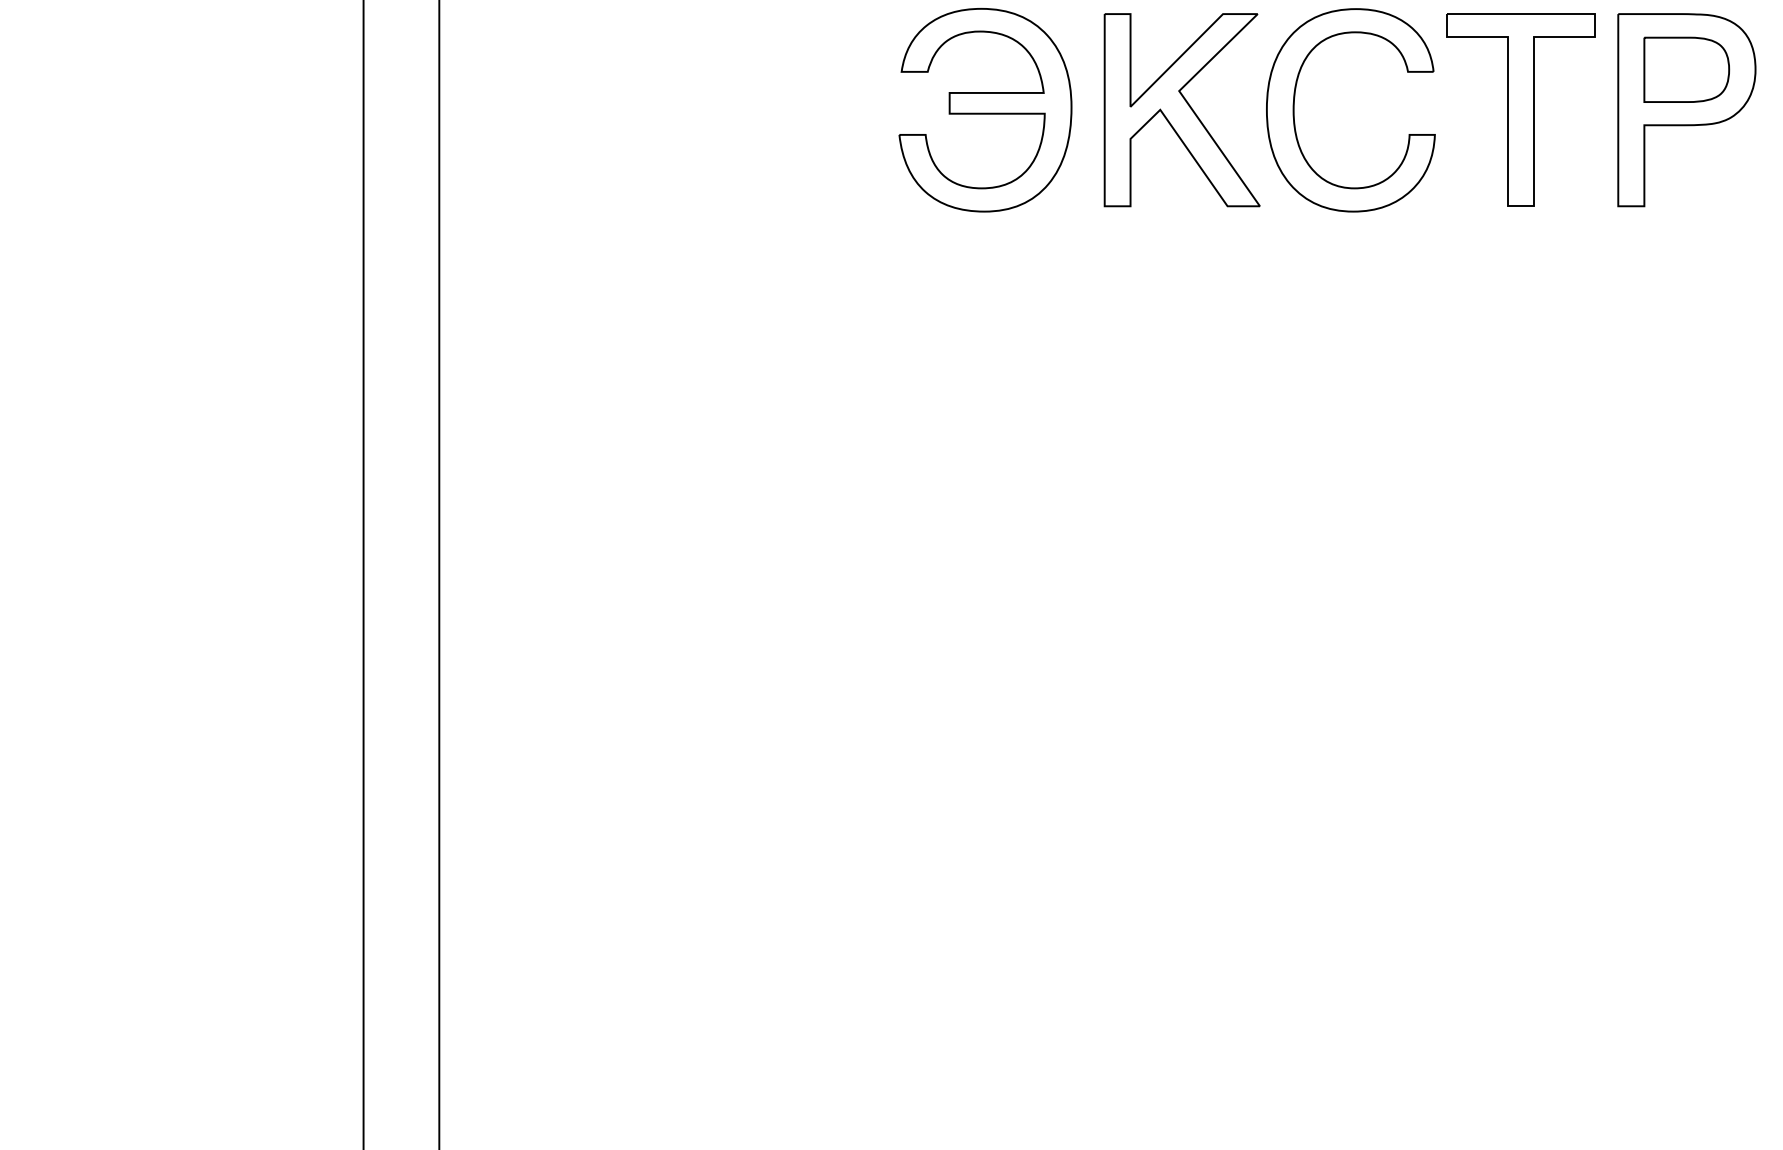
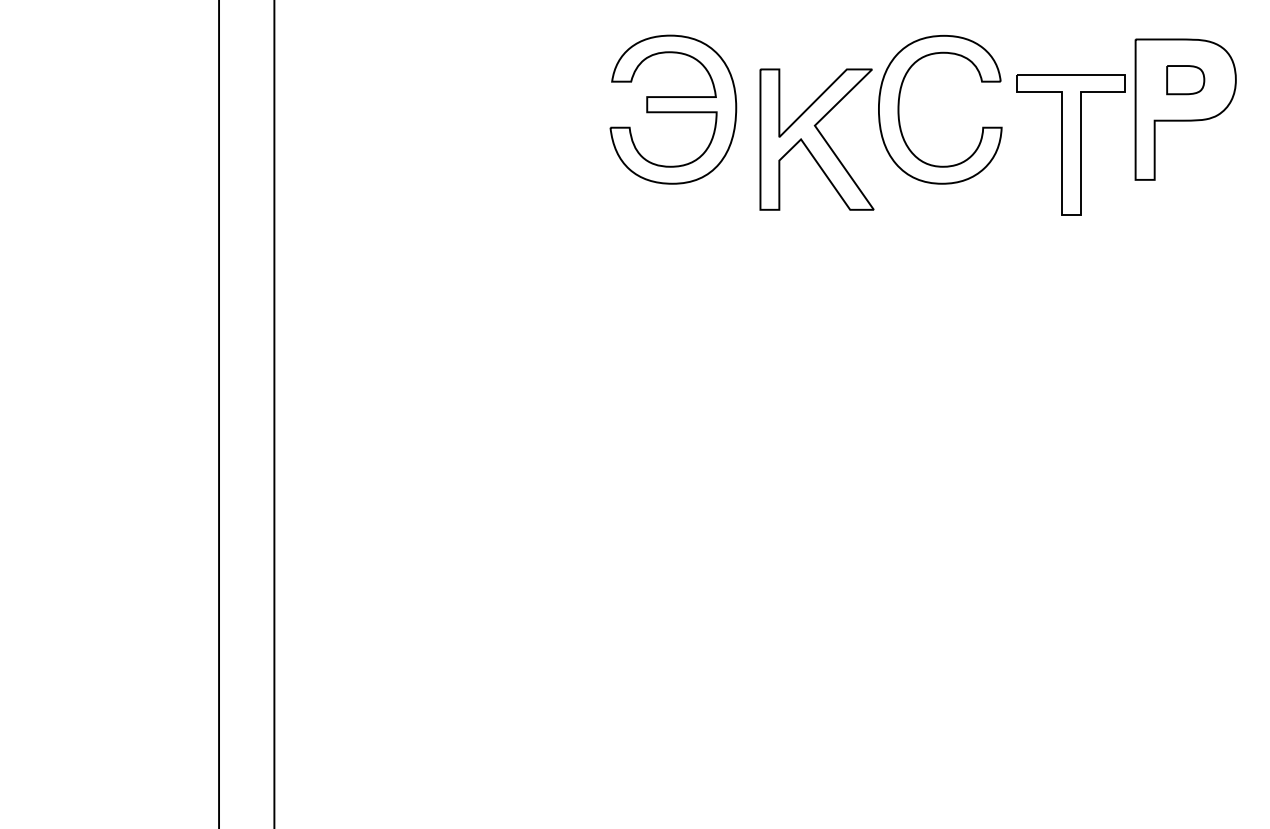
part: (1686, 69) -> (1185, 79), size x0.6
part: (1520, 109) -> (1070, 144), moved
part: (1181, 110) -> (816, 139), moved

